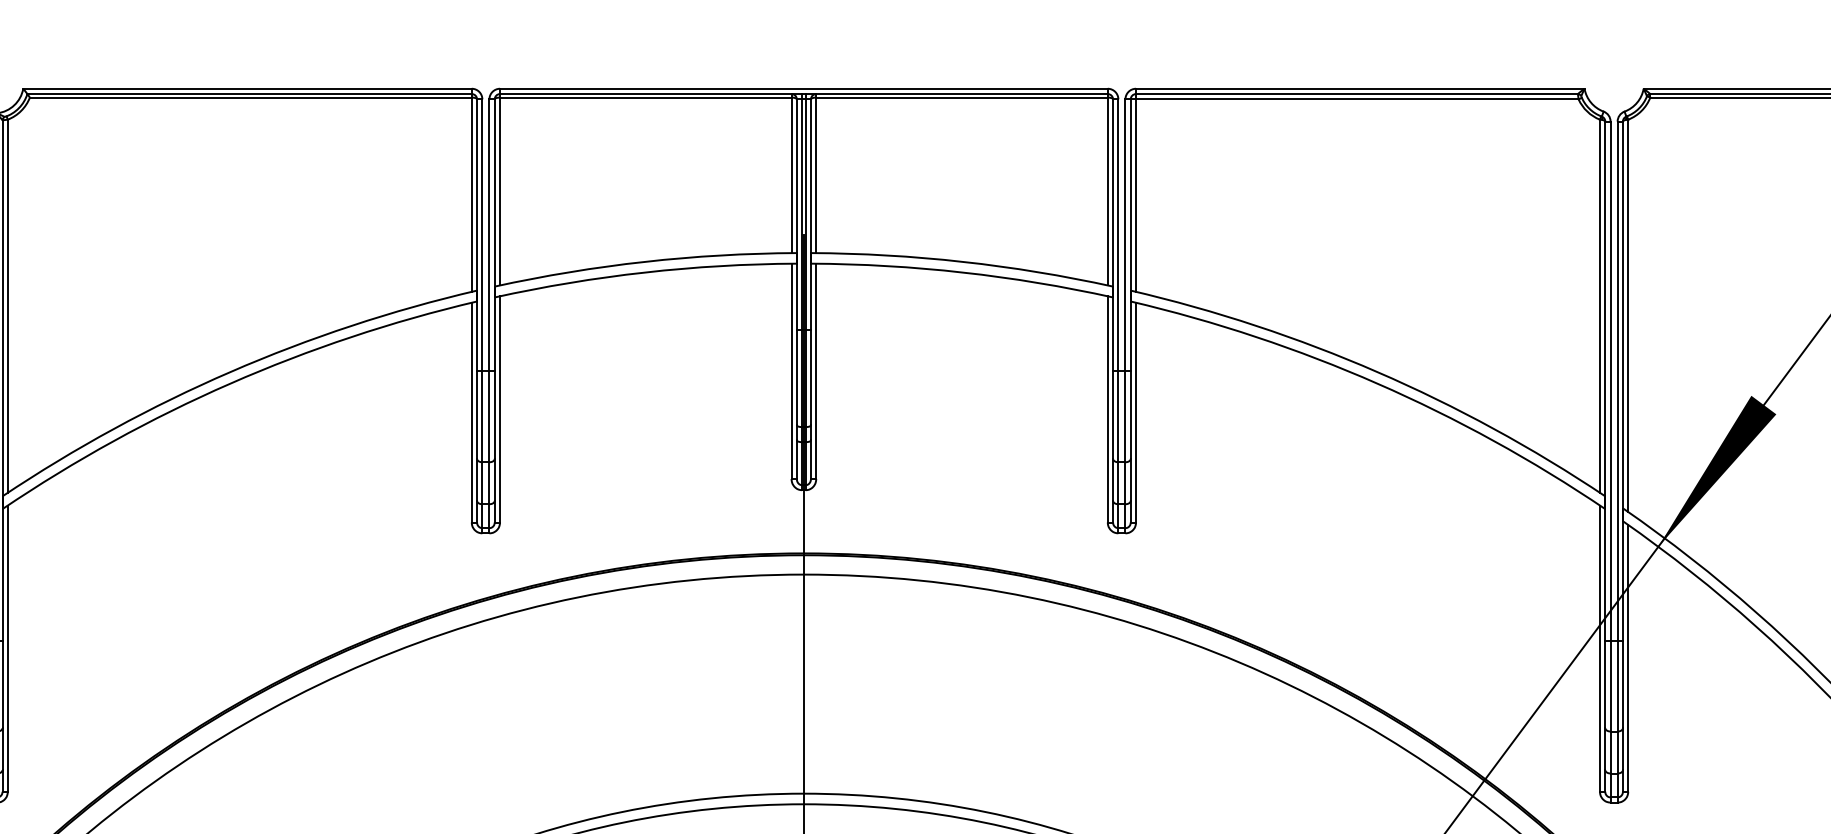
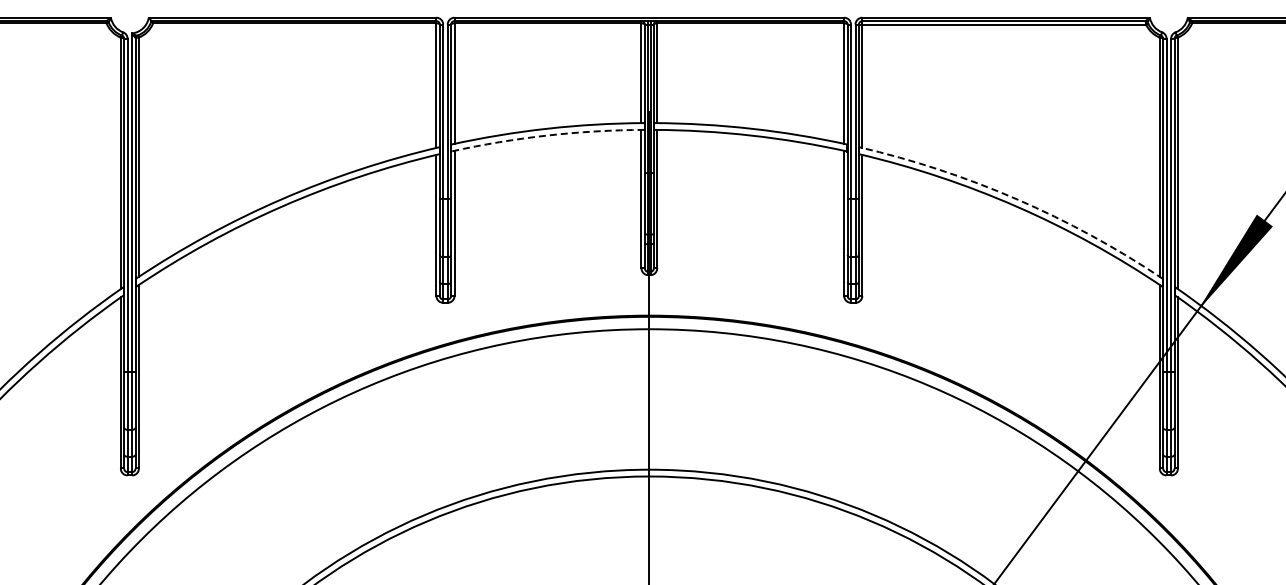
arc: (645, 272) -> (547, 135), solid -> dashed
arc: (1378, 372) -> (1017, 199), solid -> dashed

